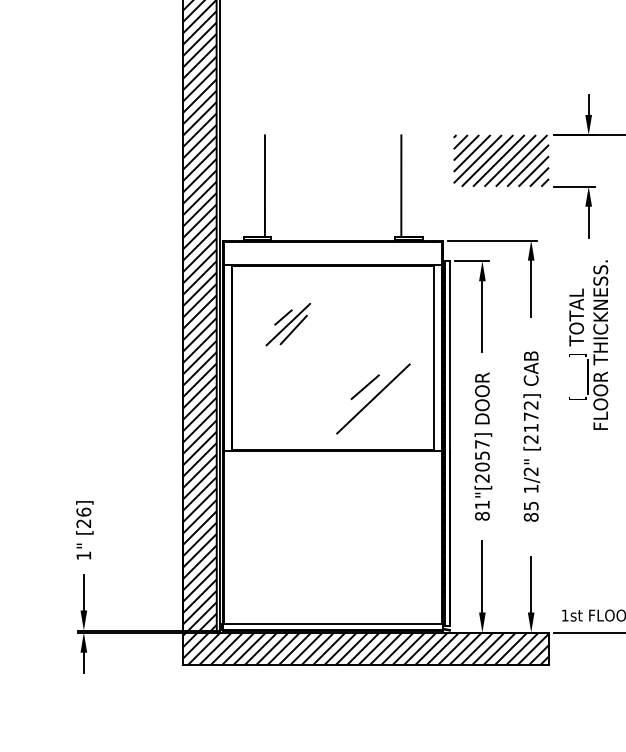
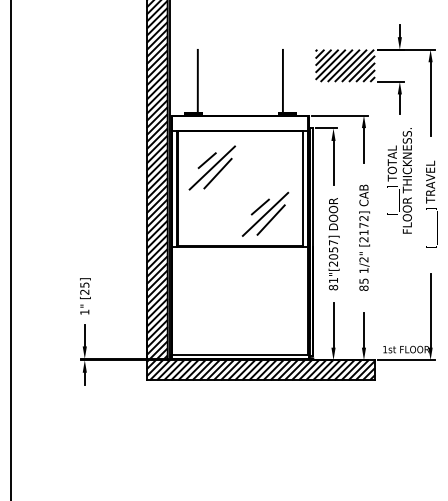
part: (288, 323) -> (212, 167), size x1.67
line: (381, 407) -> (270, 219), added
text: (83, 511) -> (84, 284), [26] -> [25]

